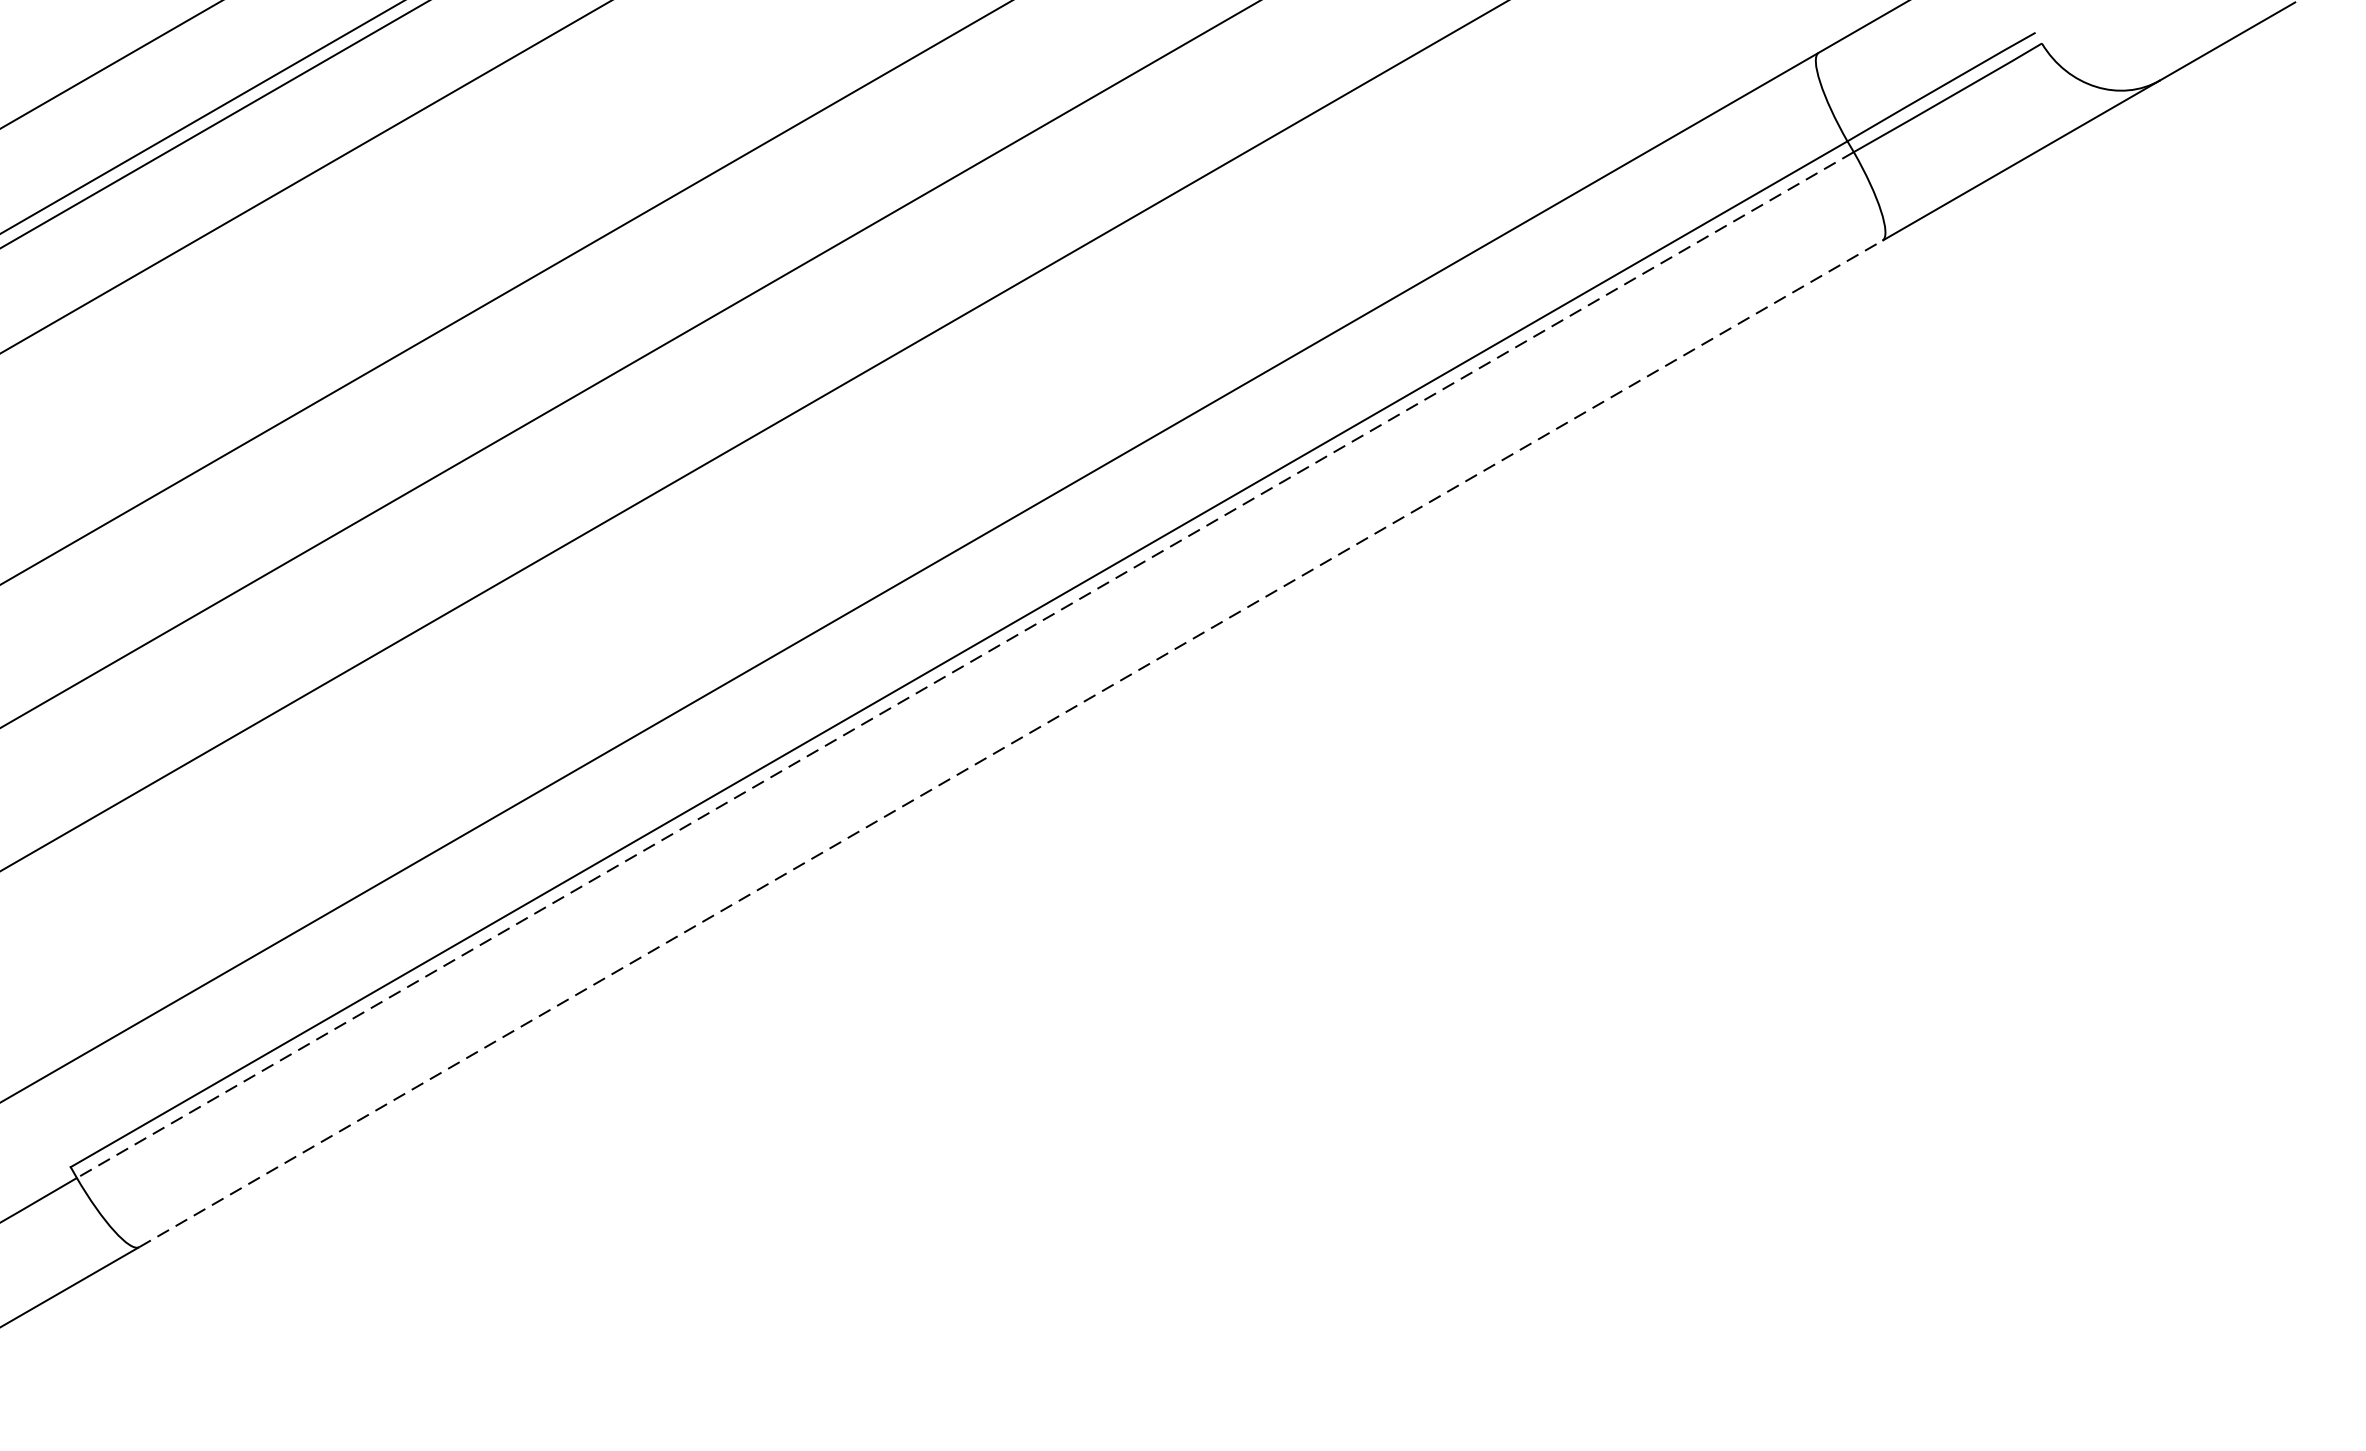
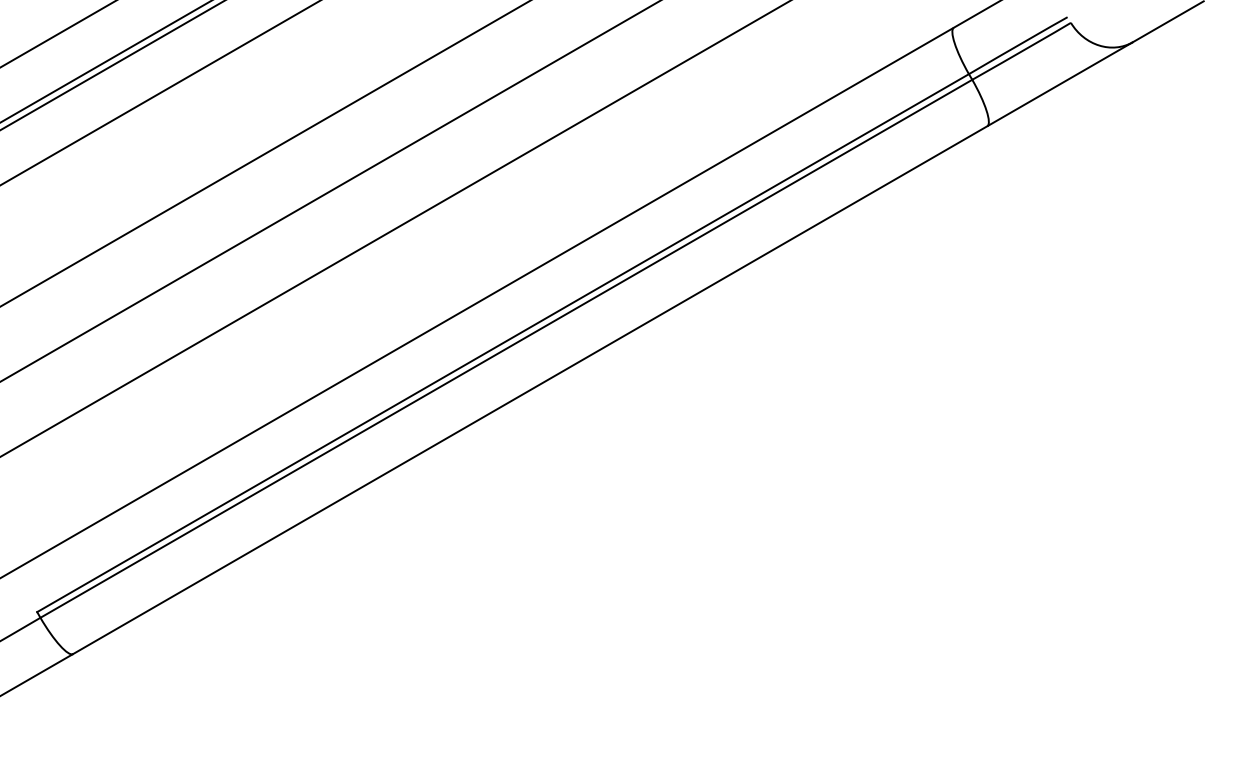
line: (965, 664) -> (506, 348), dashed -> solid
line: (1011, 744) -> (530, 390), dashed -> solid

